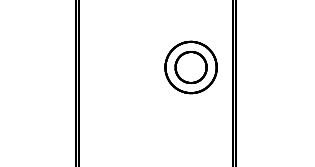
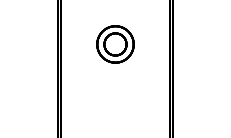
part: (191, 67) -> (115, 44), moved

